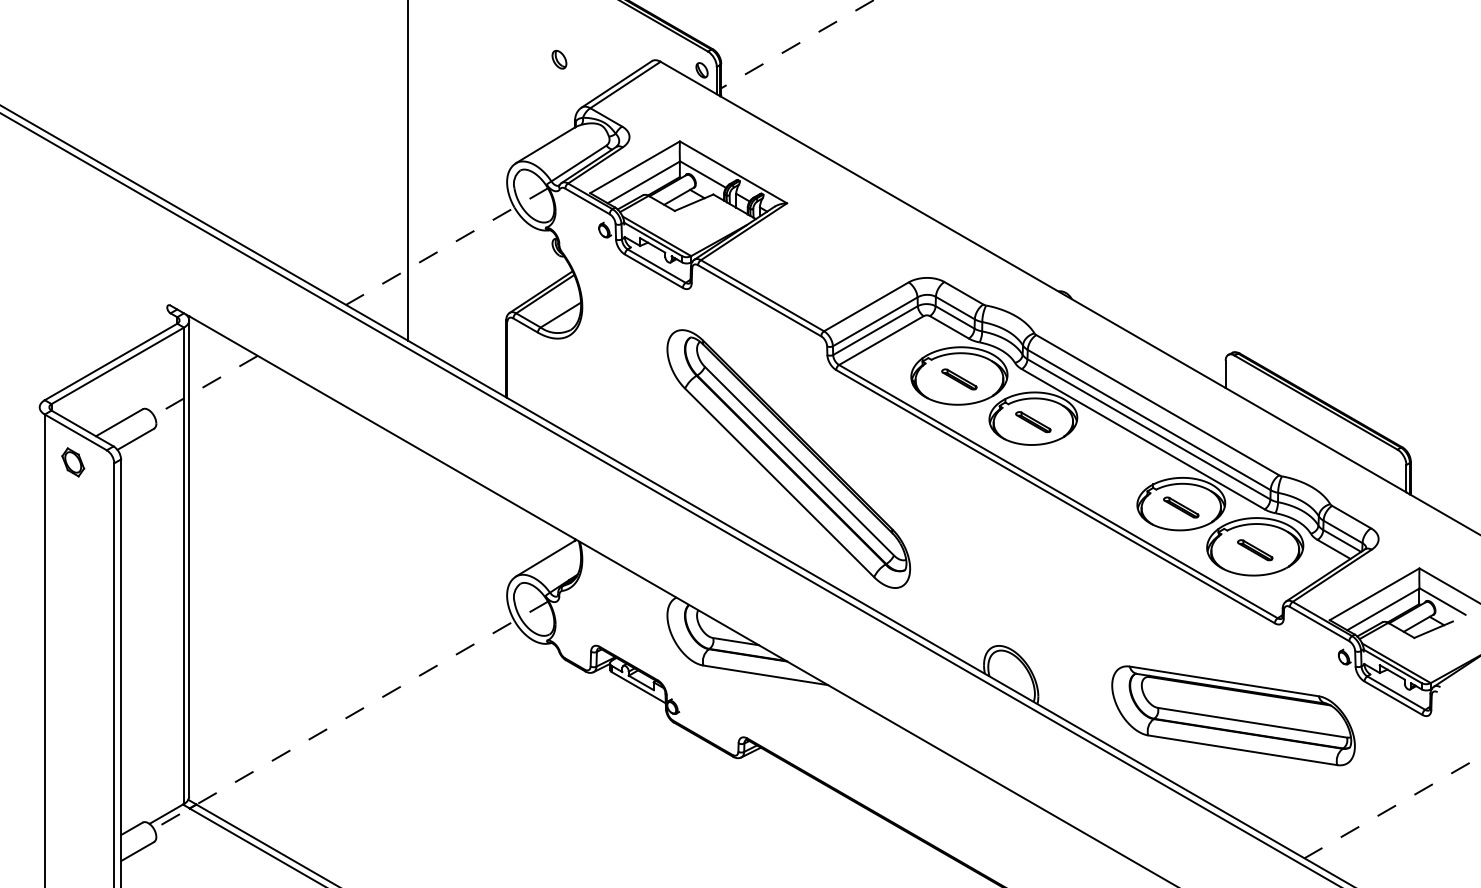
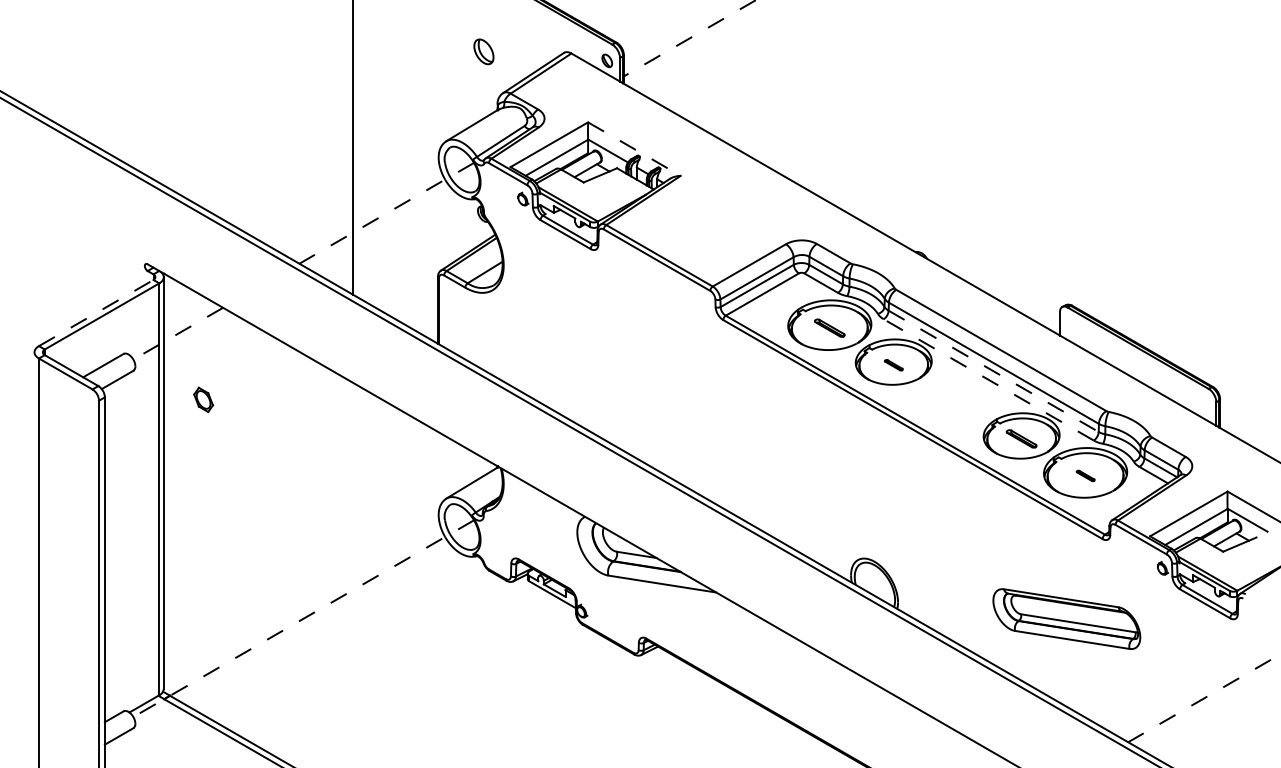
part: (559, 59) -> (483, 51), size x1.6
line: (733, 172) -> (634, 149), solid -> dashed
line: (111, 361) -> (96, 312), solid -> dashed
part: (1033, 422) -> (893, 365), size x0.6
line: (1149, 429) -> (994, 371), solid -> dashed
line: (1142, 439) -> (988, 380), solid -> dashed
part: (788, 458) -> (682, 396), removed
part: (73, 462) -> (203, 399), moved
part: (1255, 550) -> (1085, 476), size x0.6
part: (1233, 715) -> (1066, 618), size x0.7

